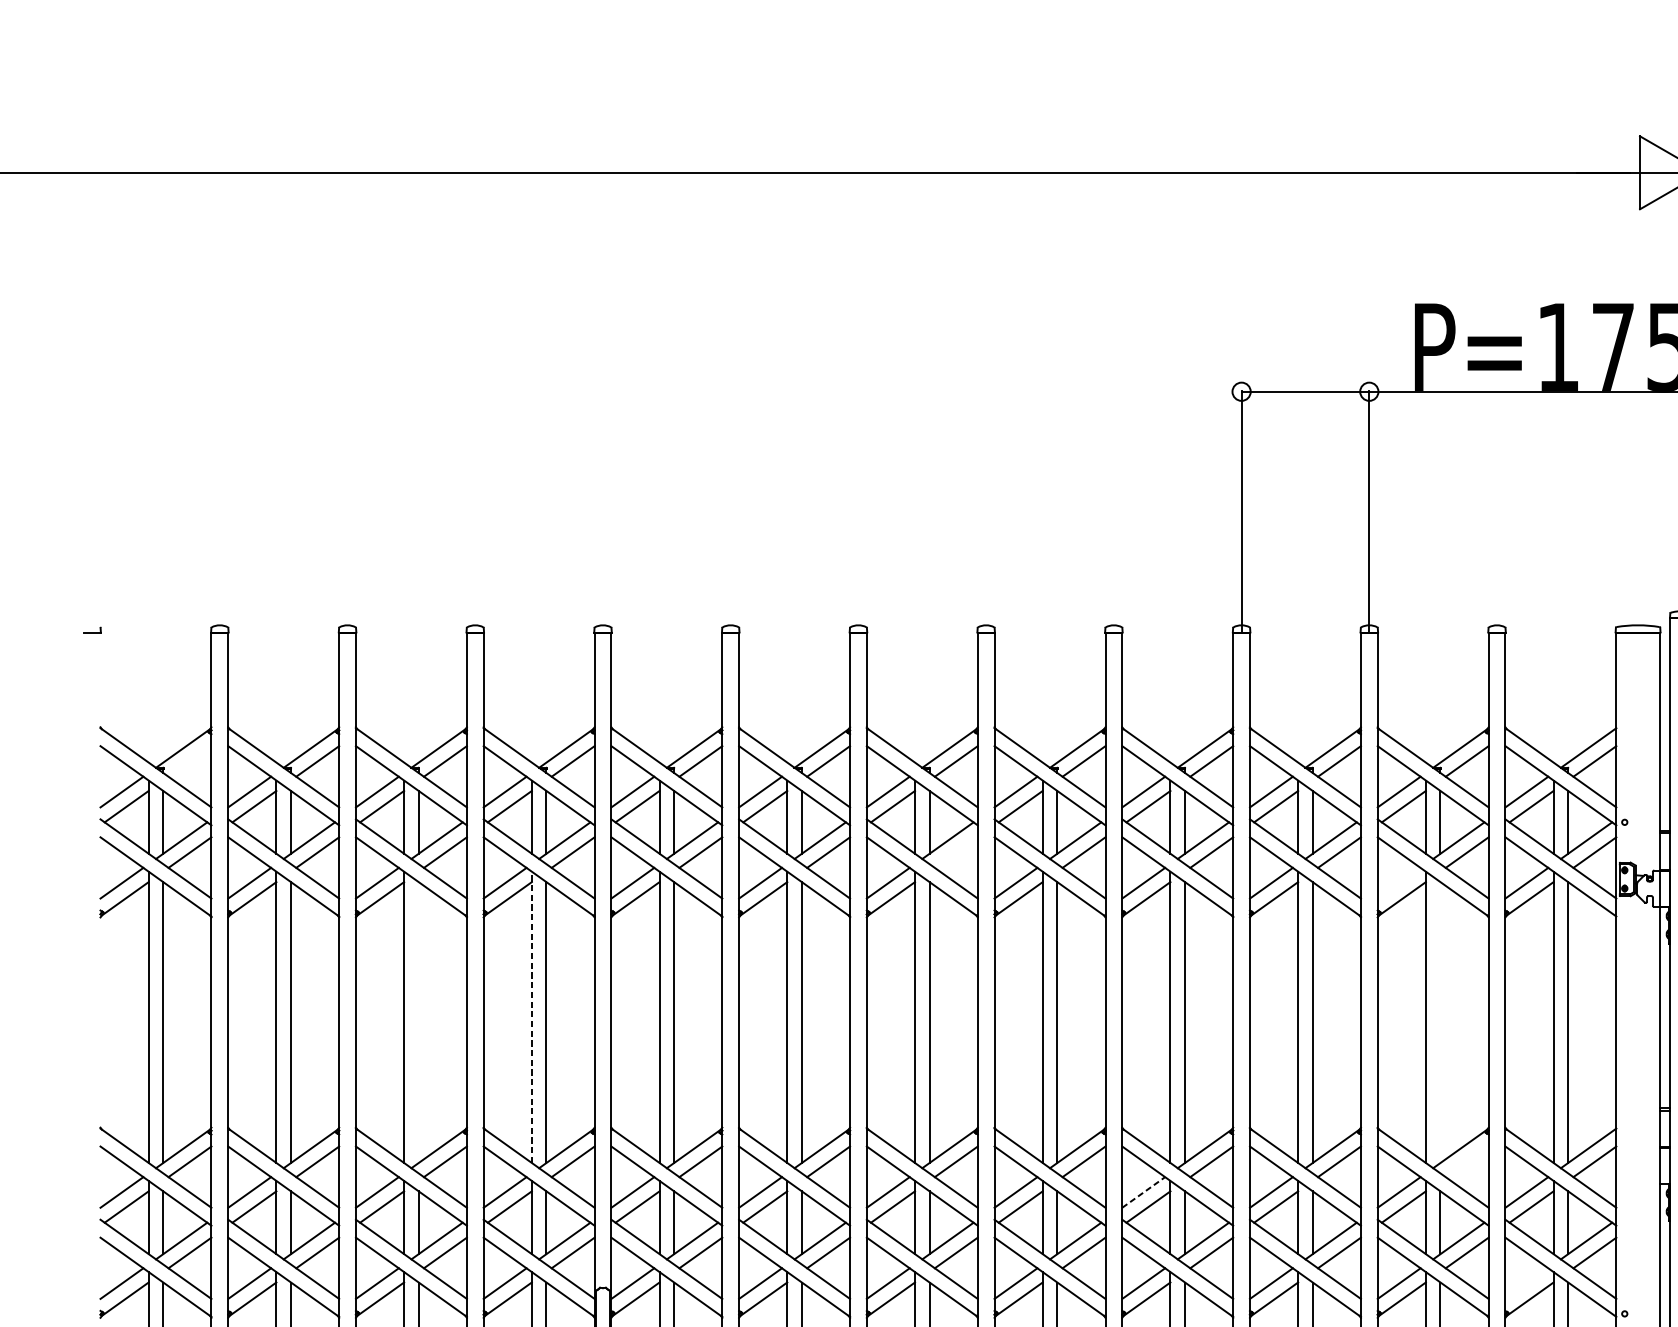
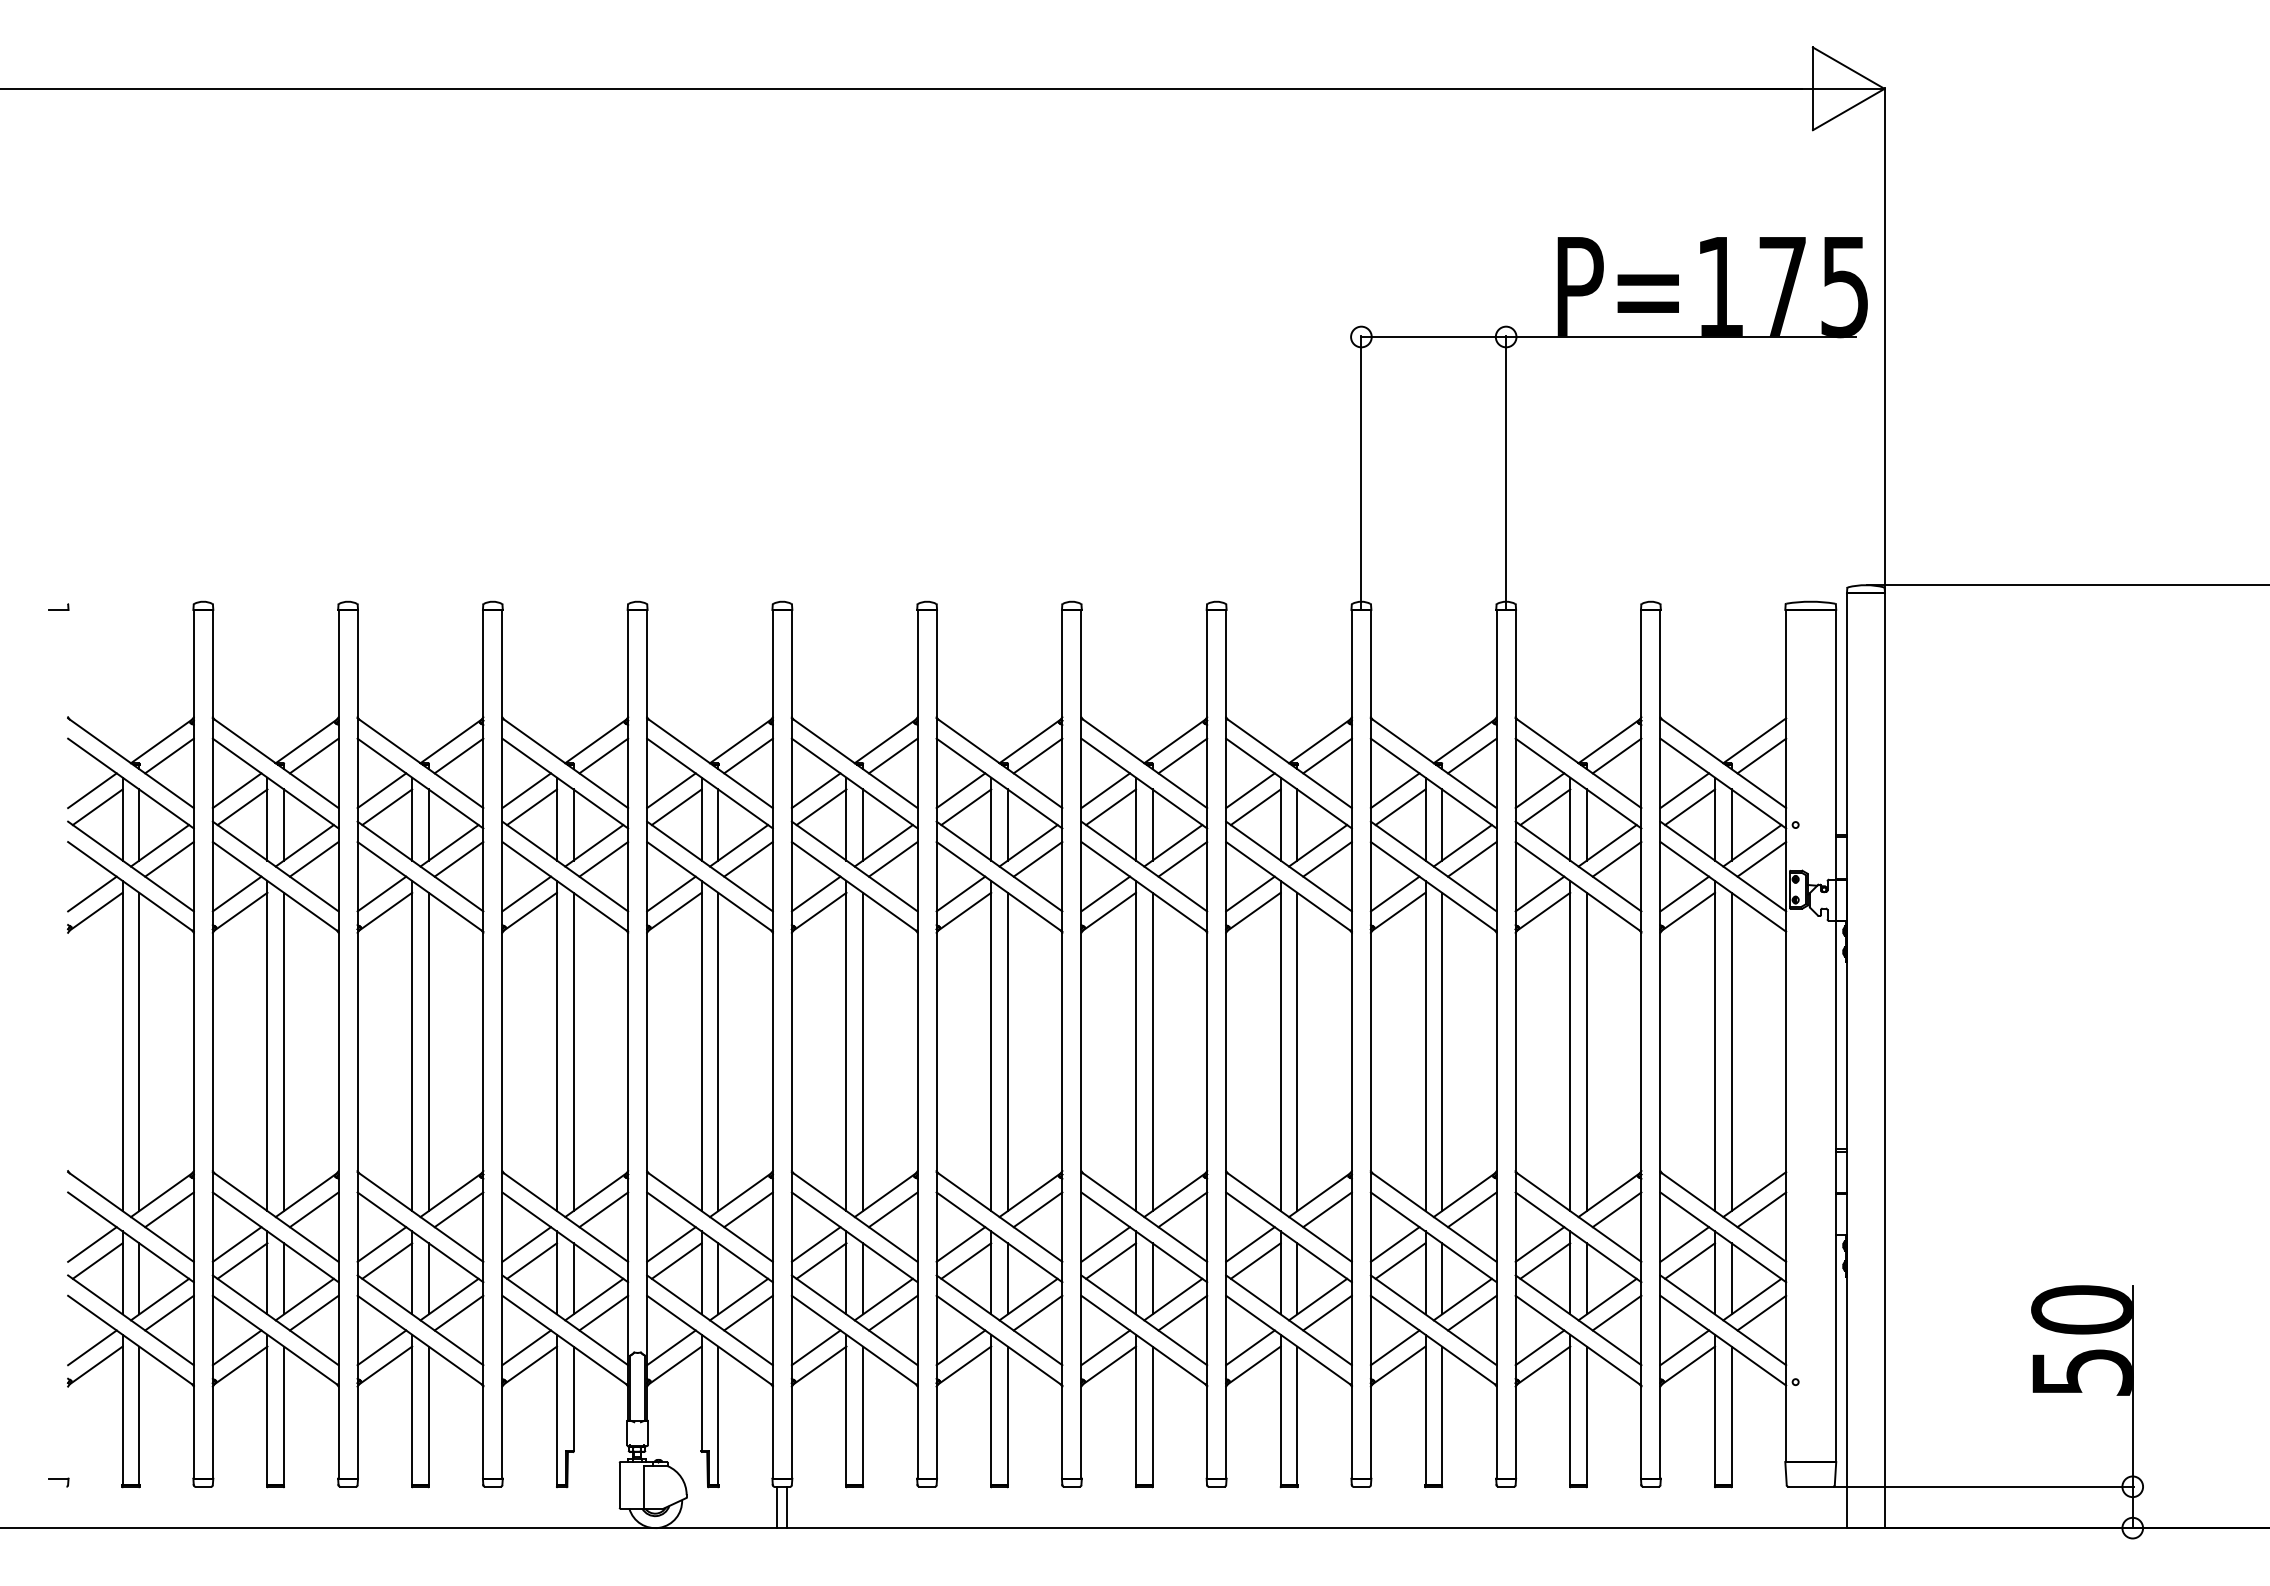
line: (189, 760) -> (169, 755), added
line: (955, 852) -> (1037, 859), added
line: (1398, 882) -> (1539, 893), added
line: (531, 1016) -> (556, 1045), dashed -> solid
line: (418, 1022) -> (428, 1051), added
line: (1440, 1022) -> (1586, 1051), added
line: (1466, 1161) -> (1616, 1209), added
line: (1143, 1192) -> (1250, 1244), dashed -> solid
line: (1526, 1283) -> (1684, 1347), added

